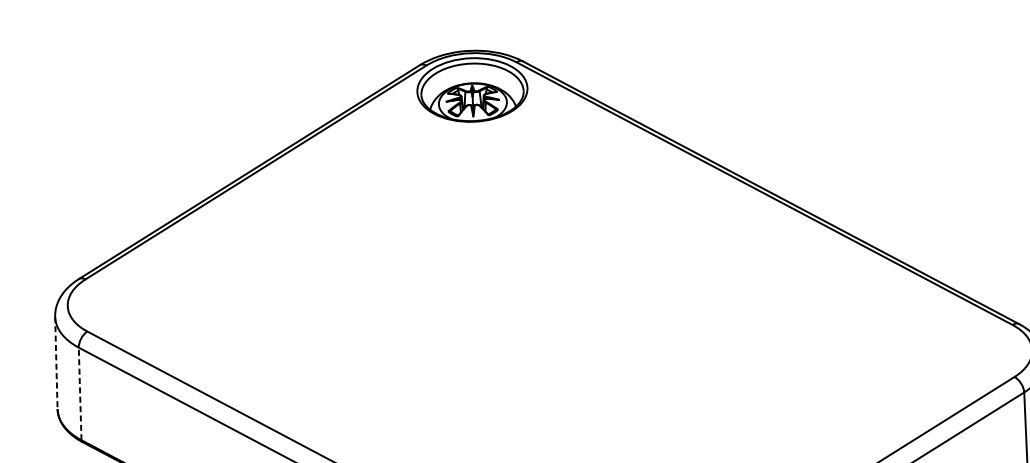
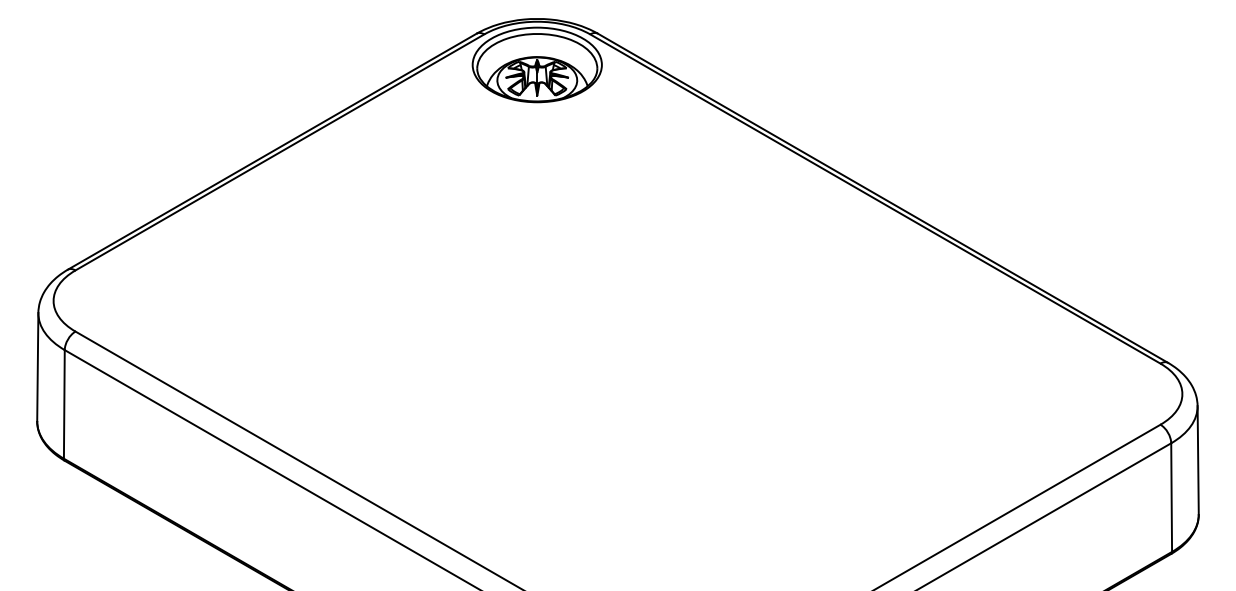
line: (56, 363) -> (37, 367), dashed -> solid
line: (80, 393) -> (64, 403), dashed -> solid

